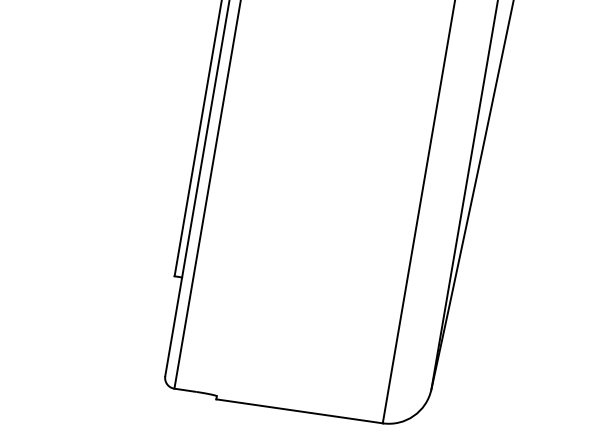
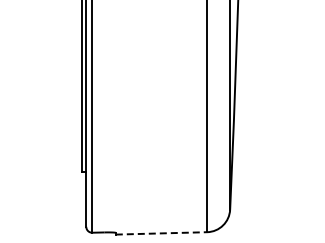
line: (299, 411) -> (161, 233), solid -> dashed

